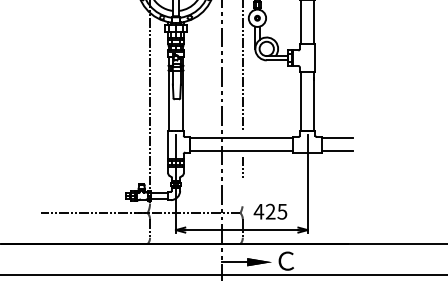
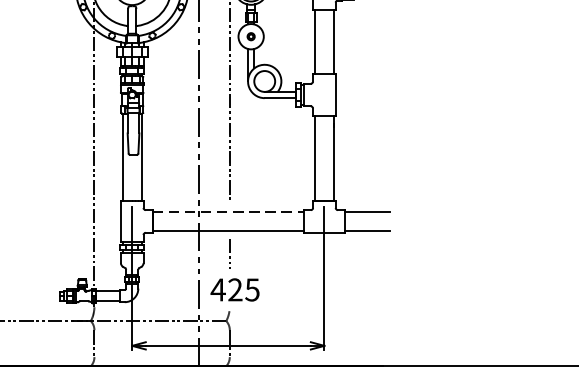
line: (241, 138) -> (227, 212), solid -> dashed
text: (270, 211) -> (235, 289), moved

